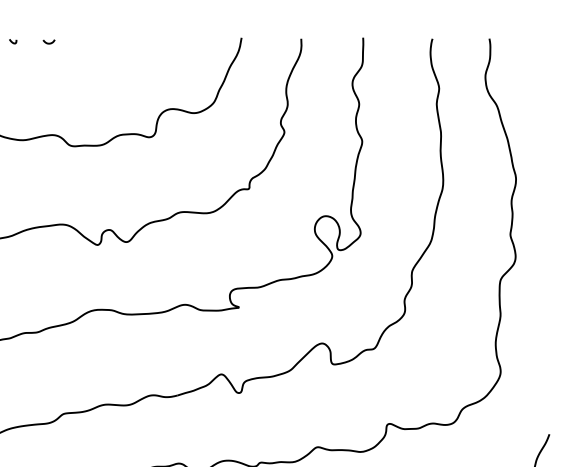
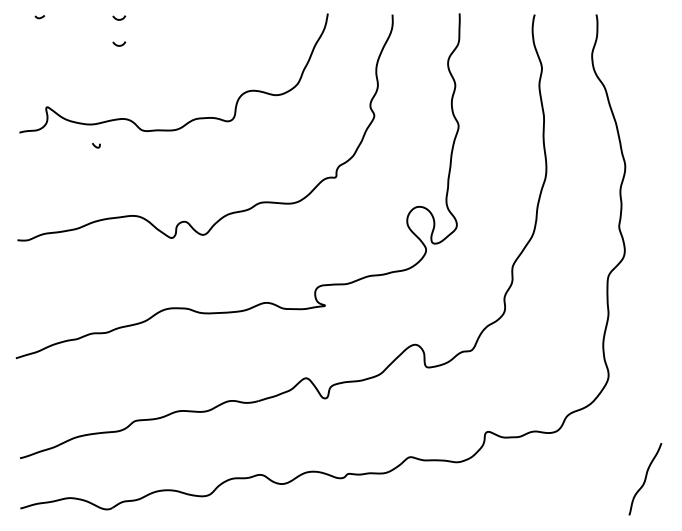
curve: (12, 41) -> (95, 145), moved
curve: (50, 66) -> (120, 44), added

